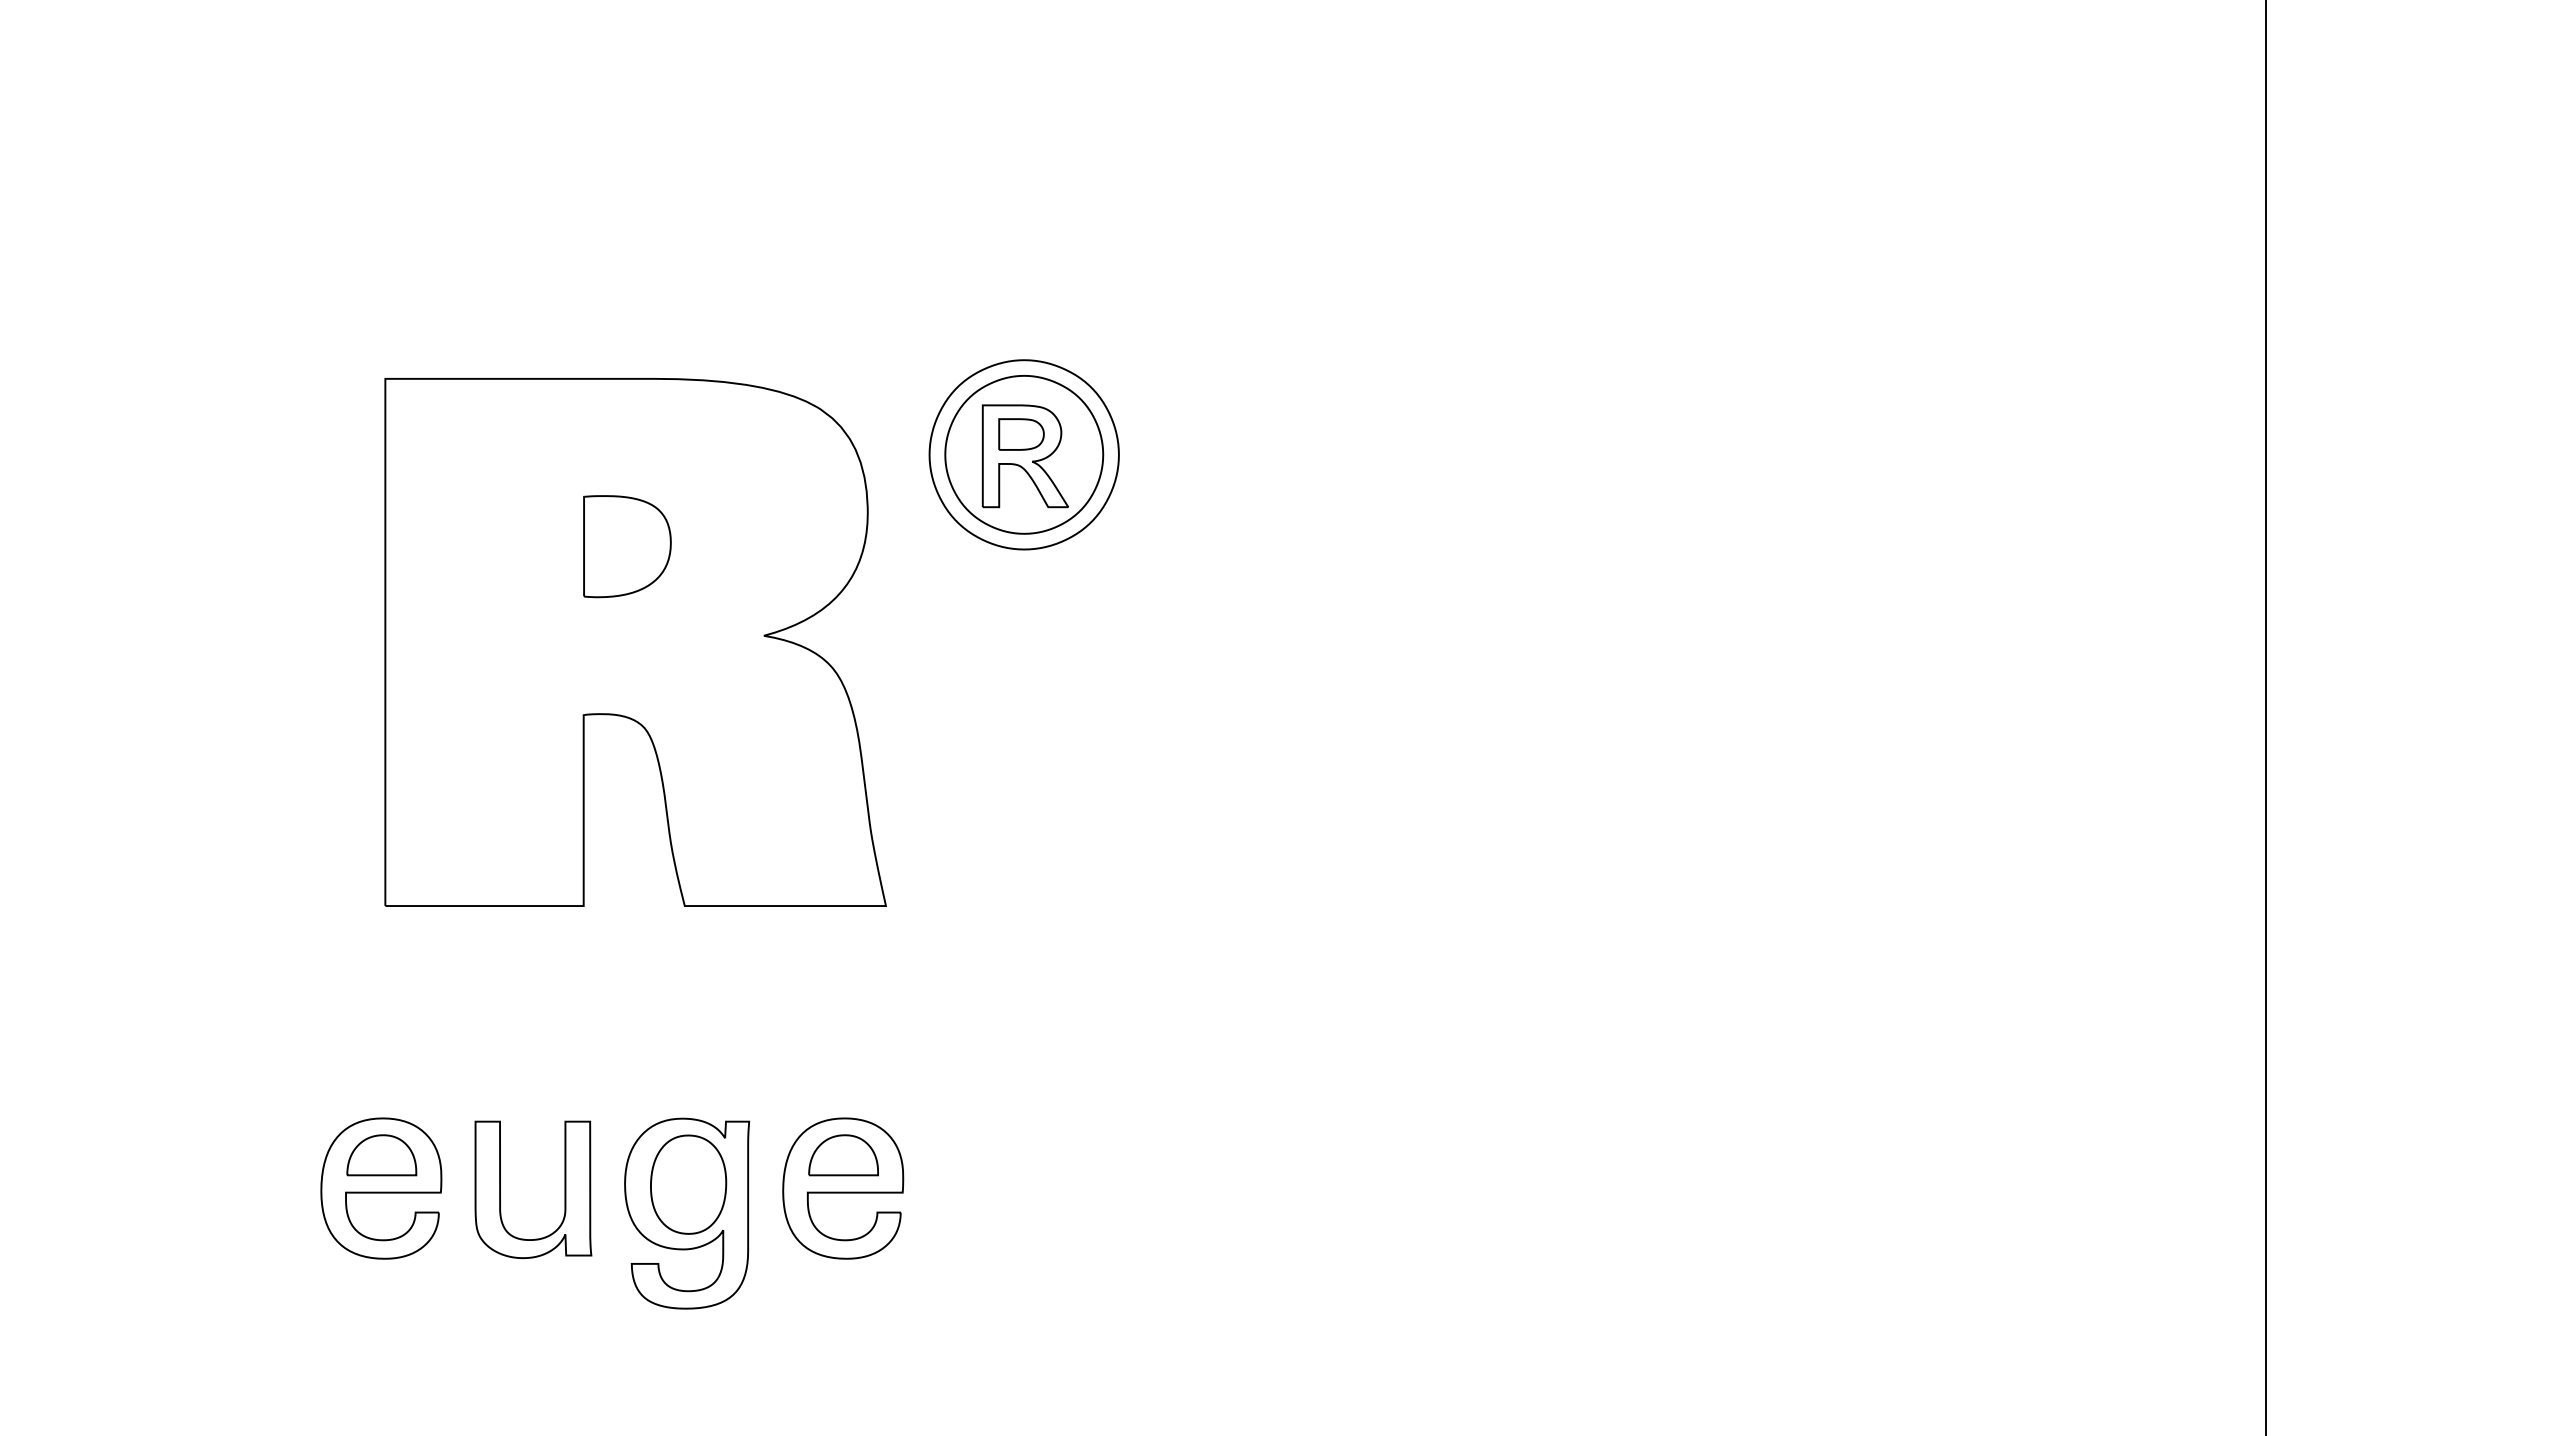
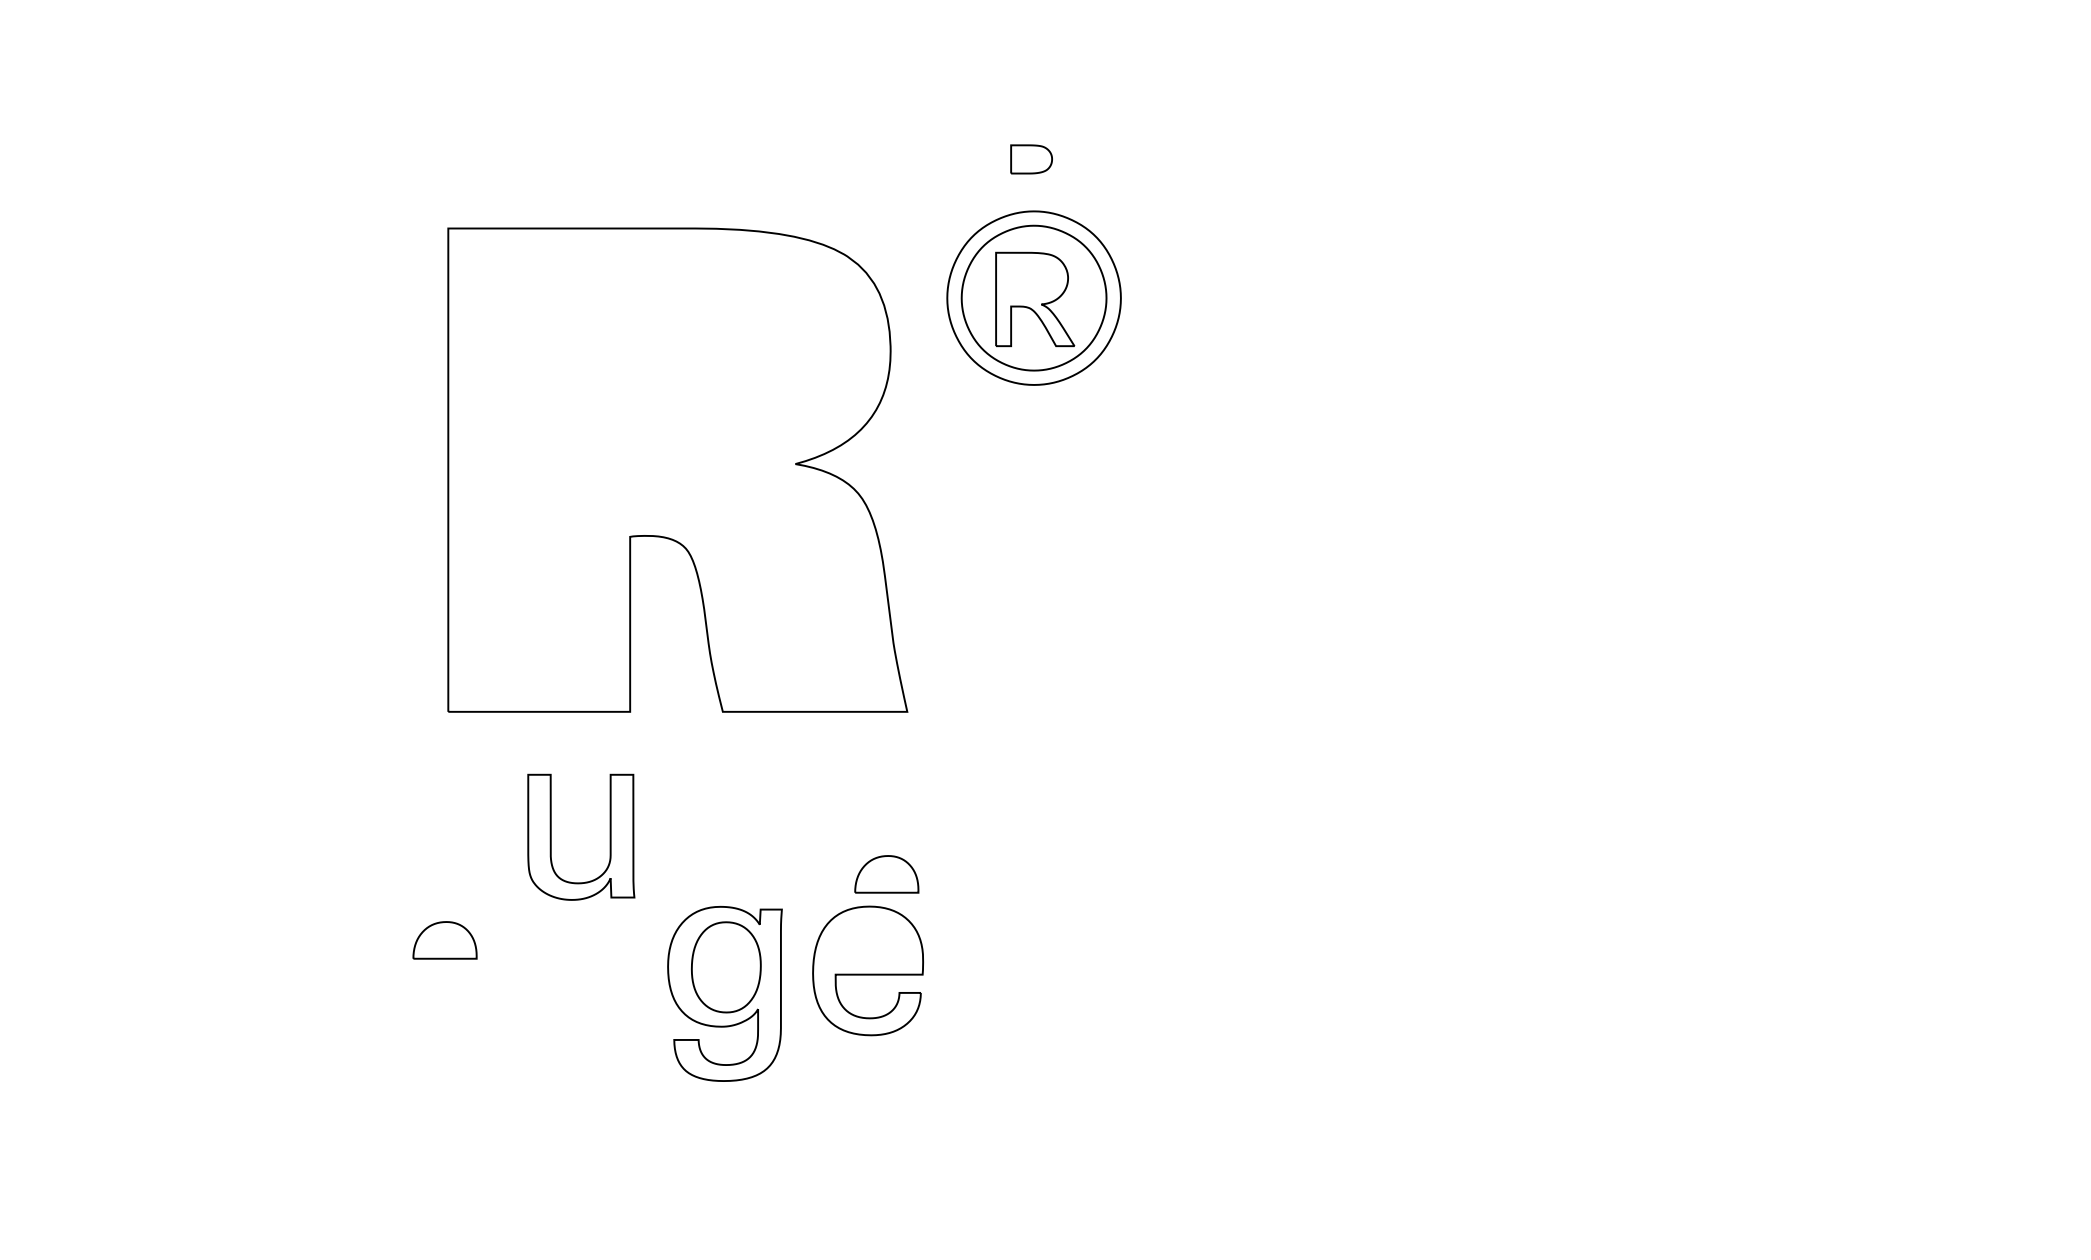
part: (1021, 434) -> (1031, 159), moved
part: (627, 546) -> (670, 382), removed
part: (843, 1155) -> (886, 874), moved
part: (381, 1188) -> (444, 970), removed
part: (564, 1189) -> (609, 836), moved

